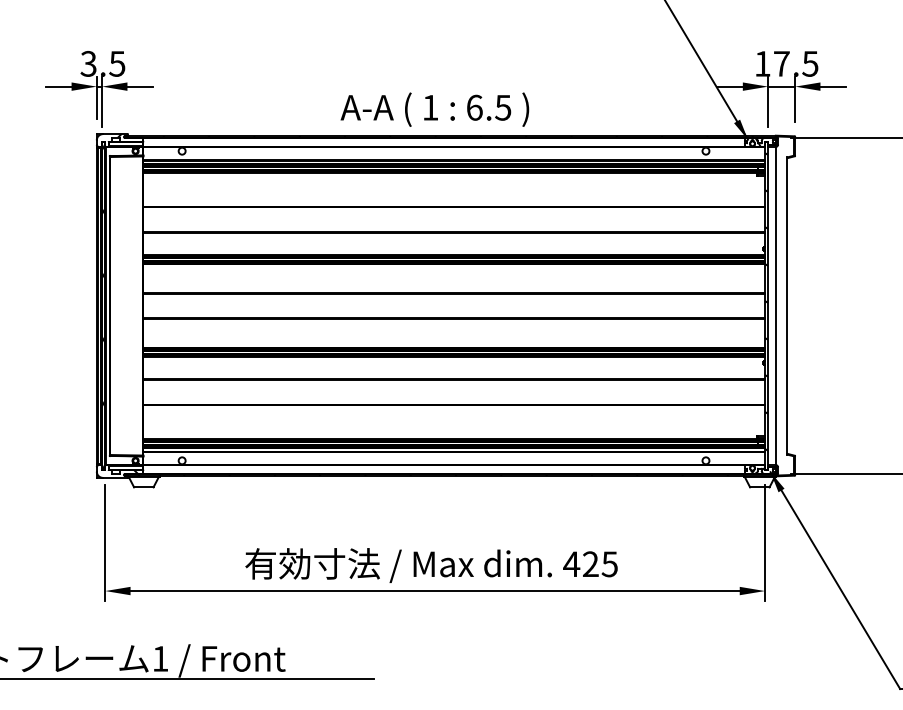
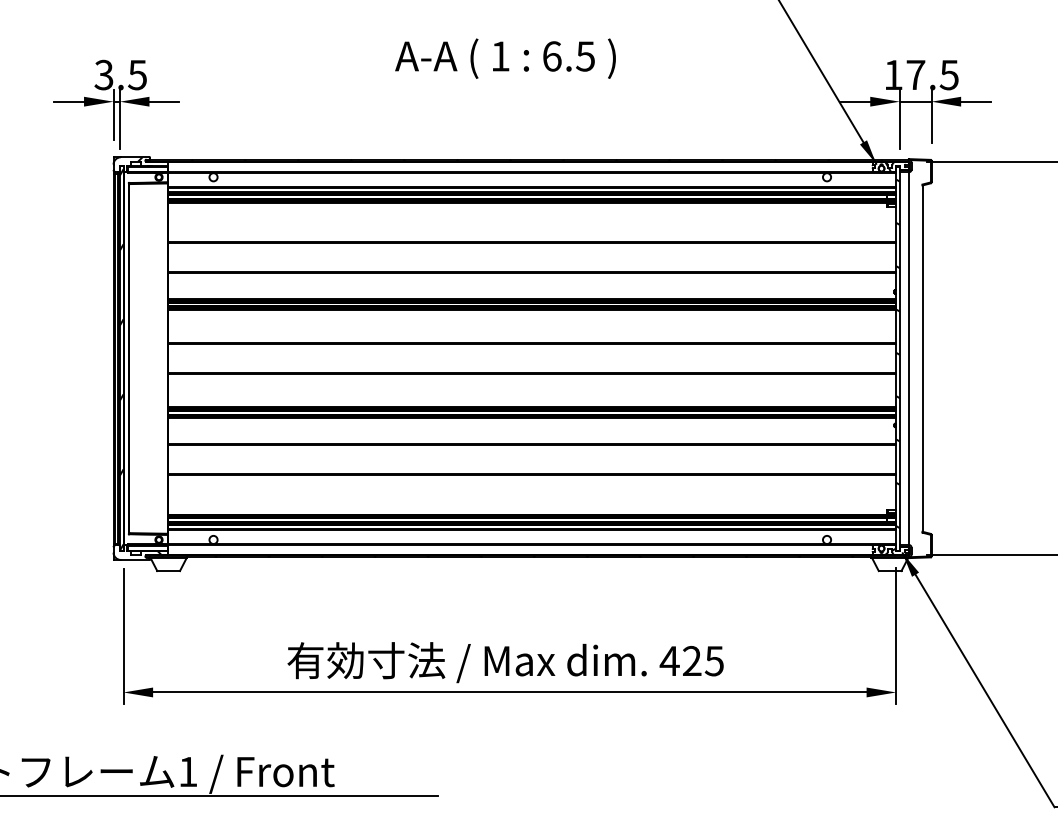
text: (434, 109) -> (505, 58), moved

